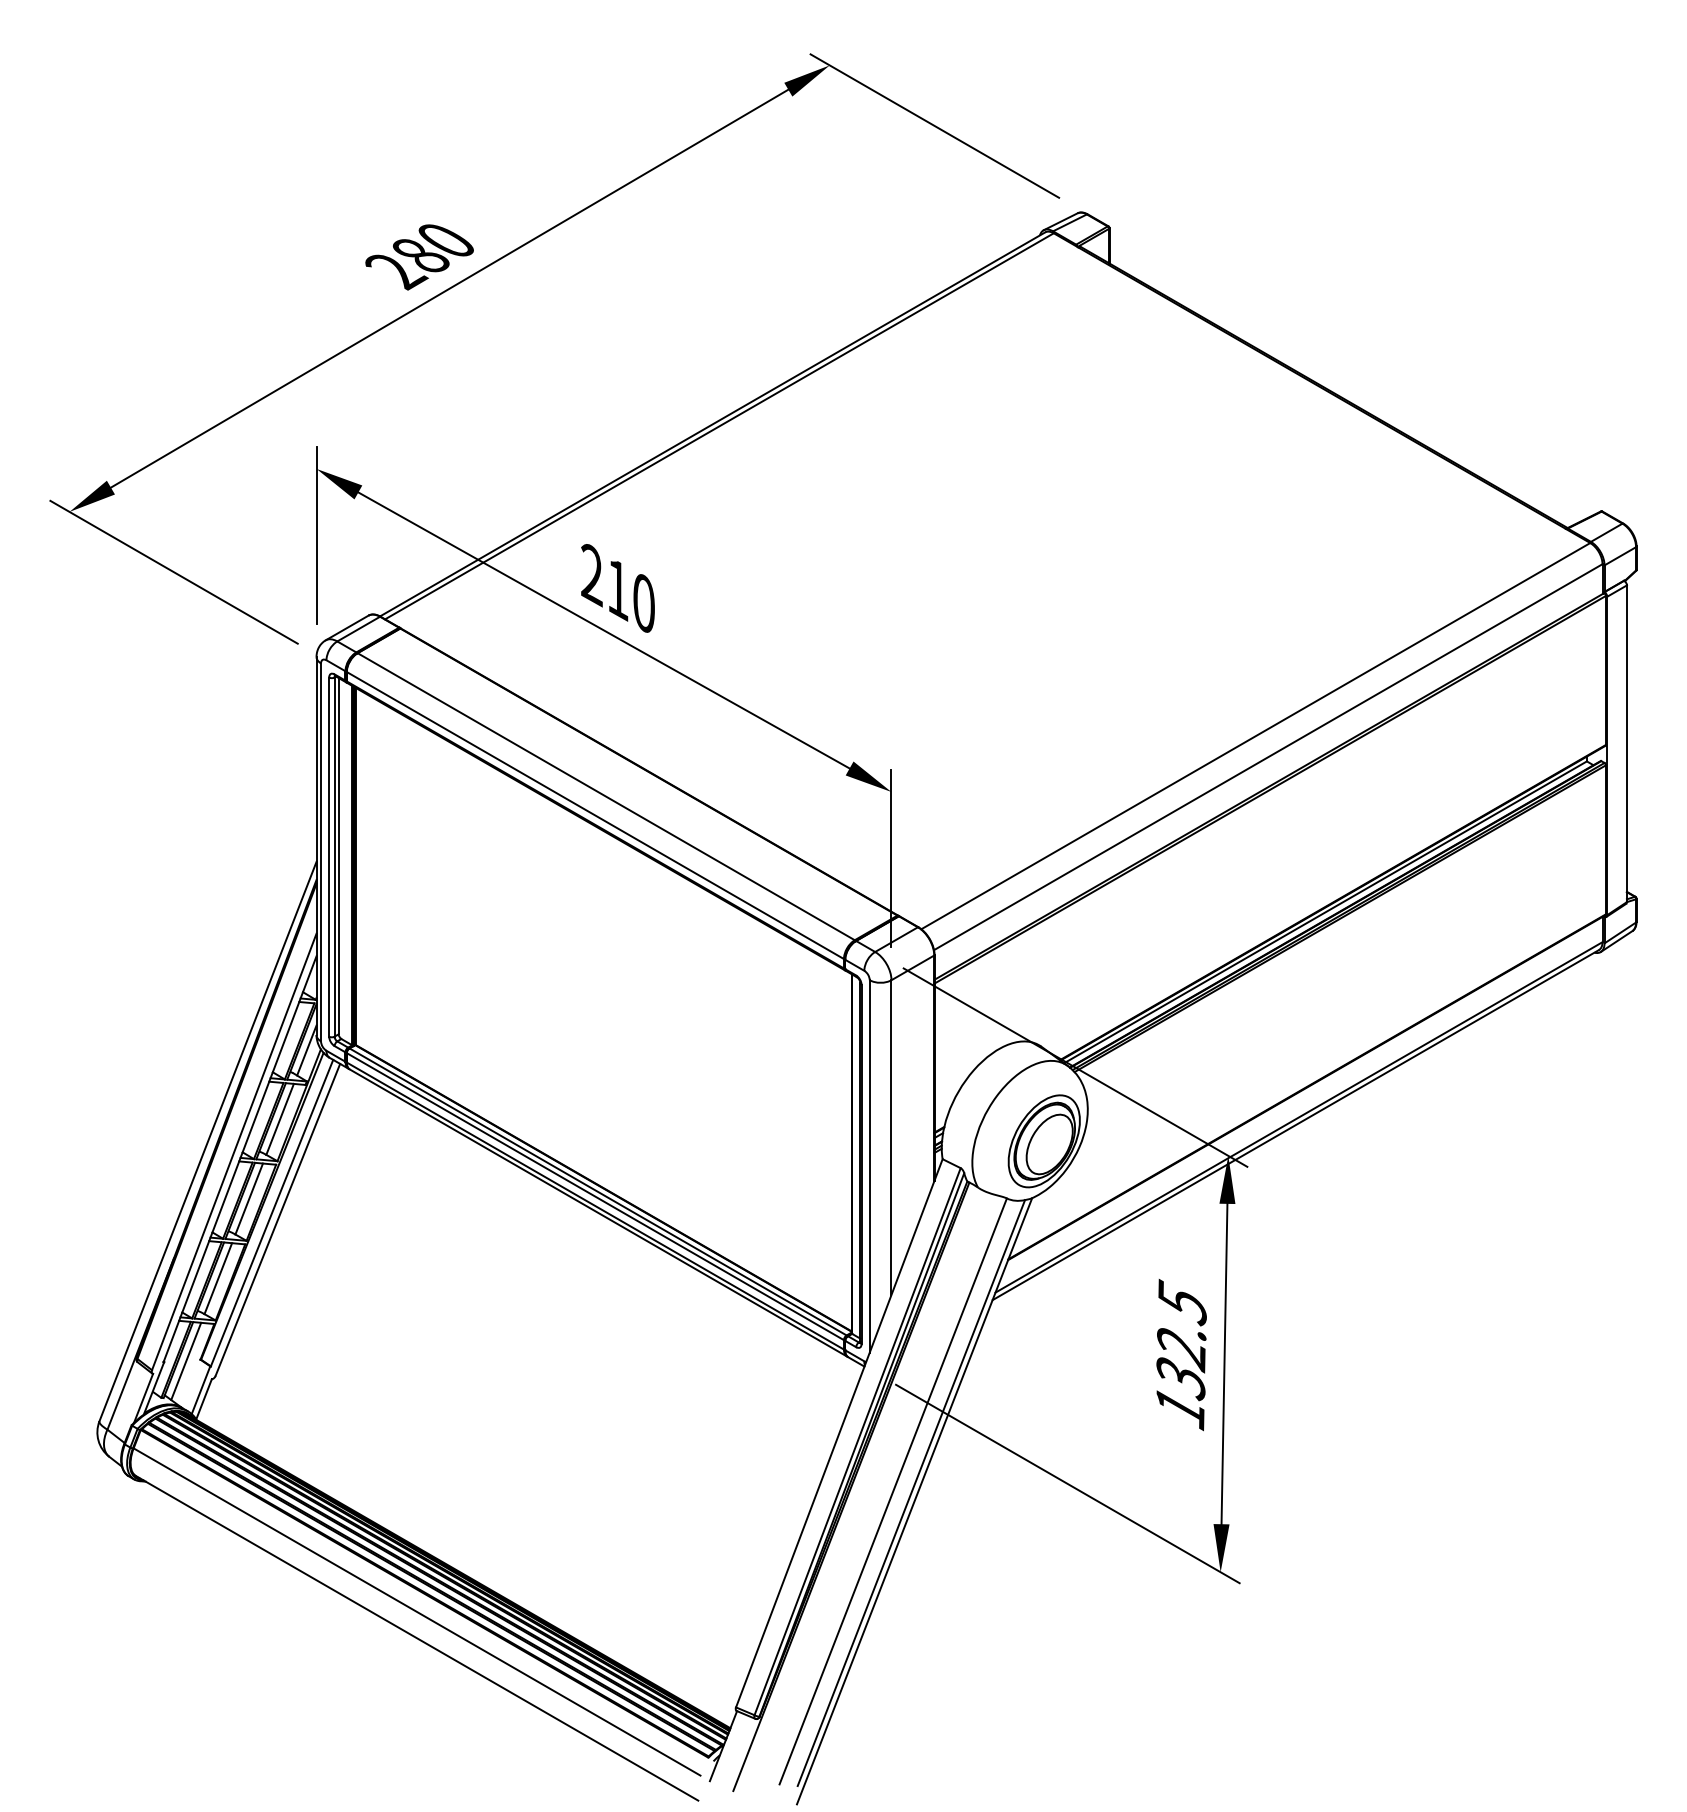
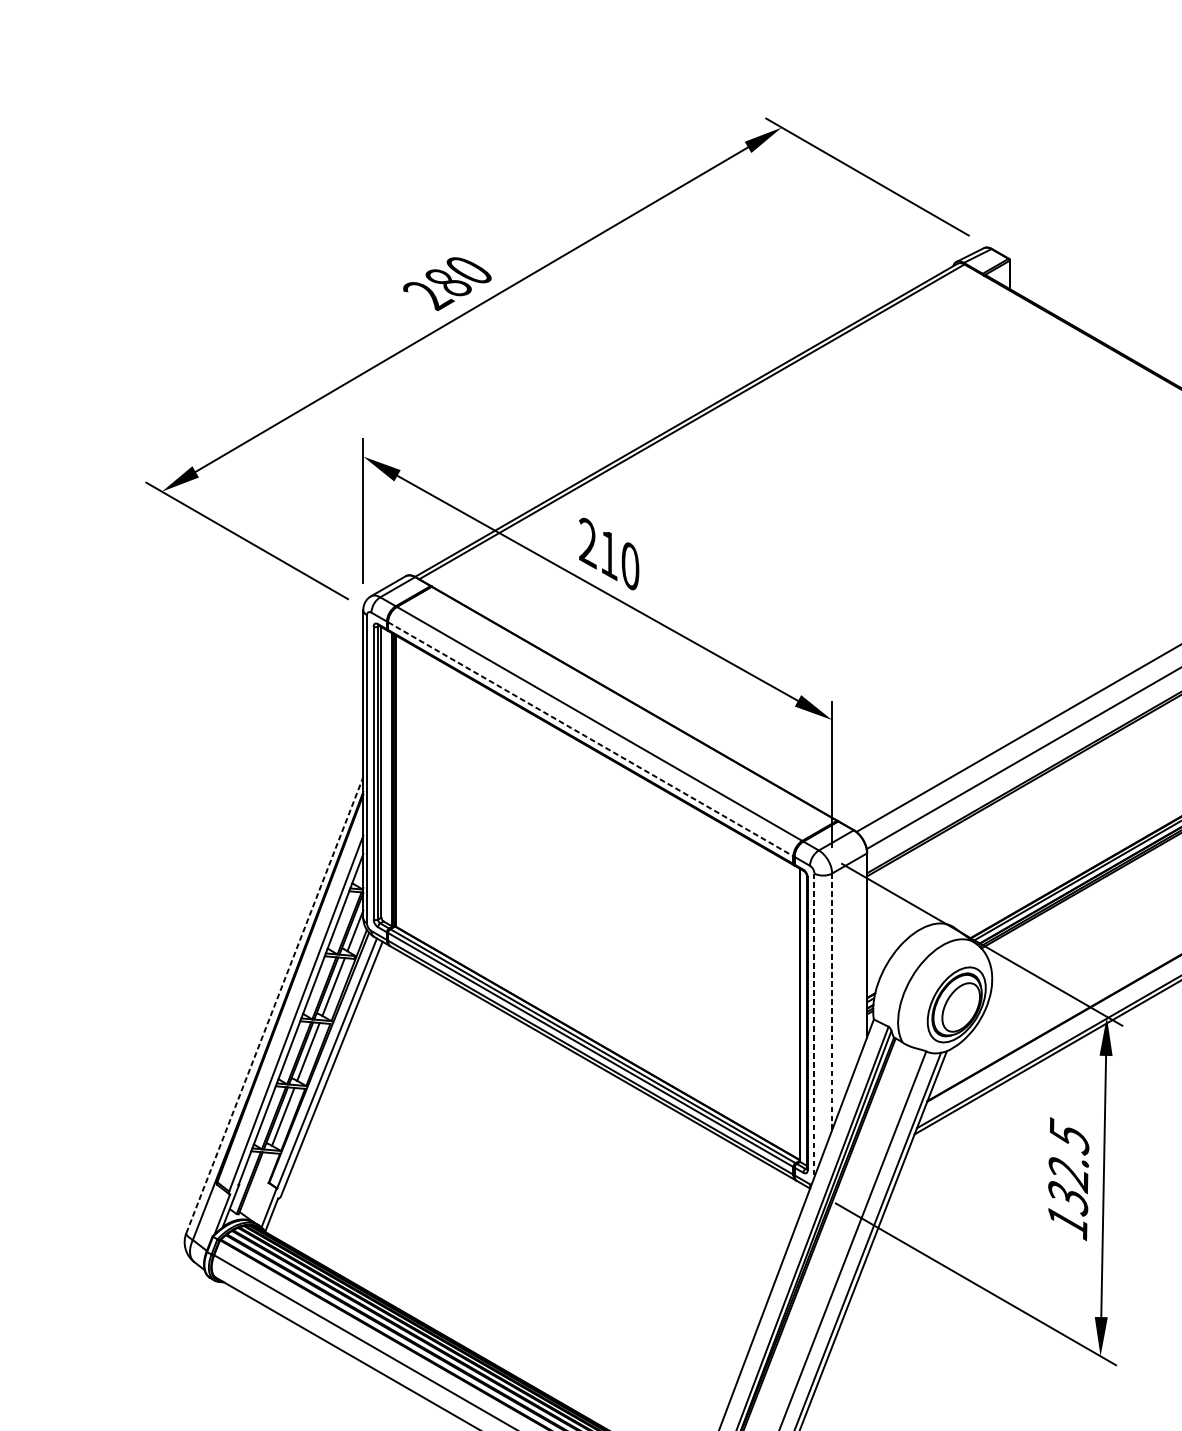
line: (595, 815) -> (590, 739), solid -> dashed
line: (891, 1137) -> (832, 1001), solid -> dashed
line: (208, 1141) -> (275, 1005), solid -> dashed
line: (869, 1166) -> (814, 1025), solid -> dashed
line: (186, 1361) -> (257, 1184), removed

